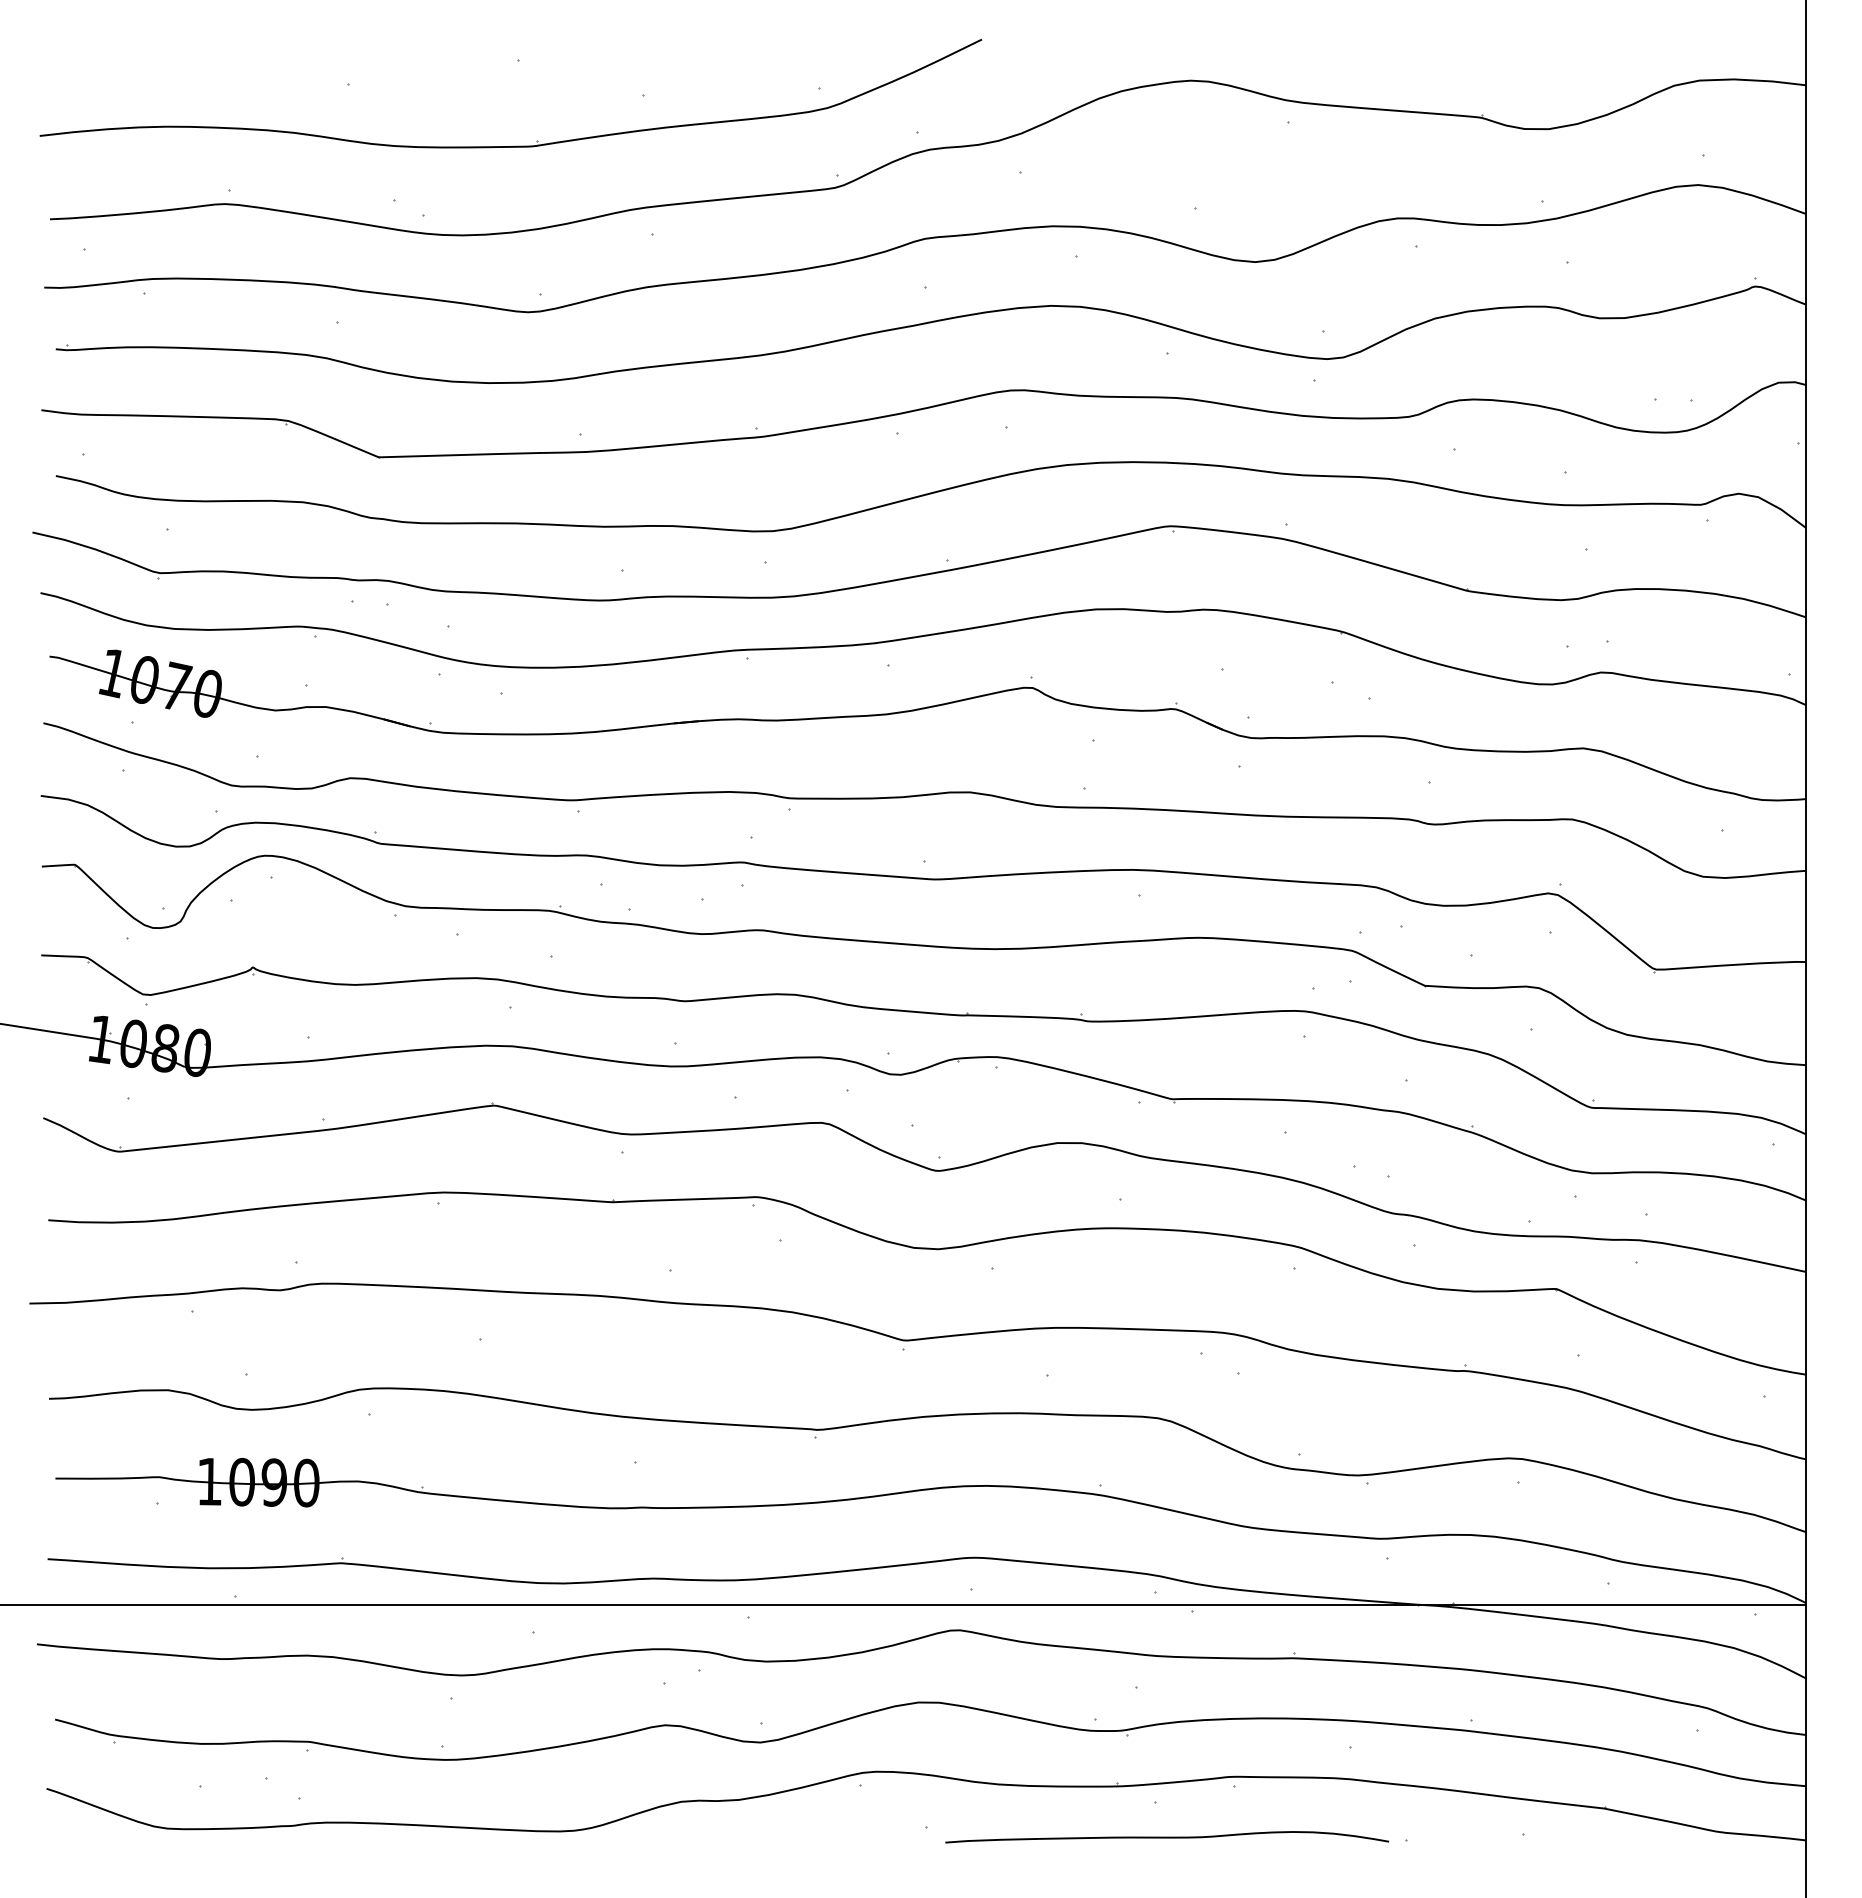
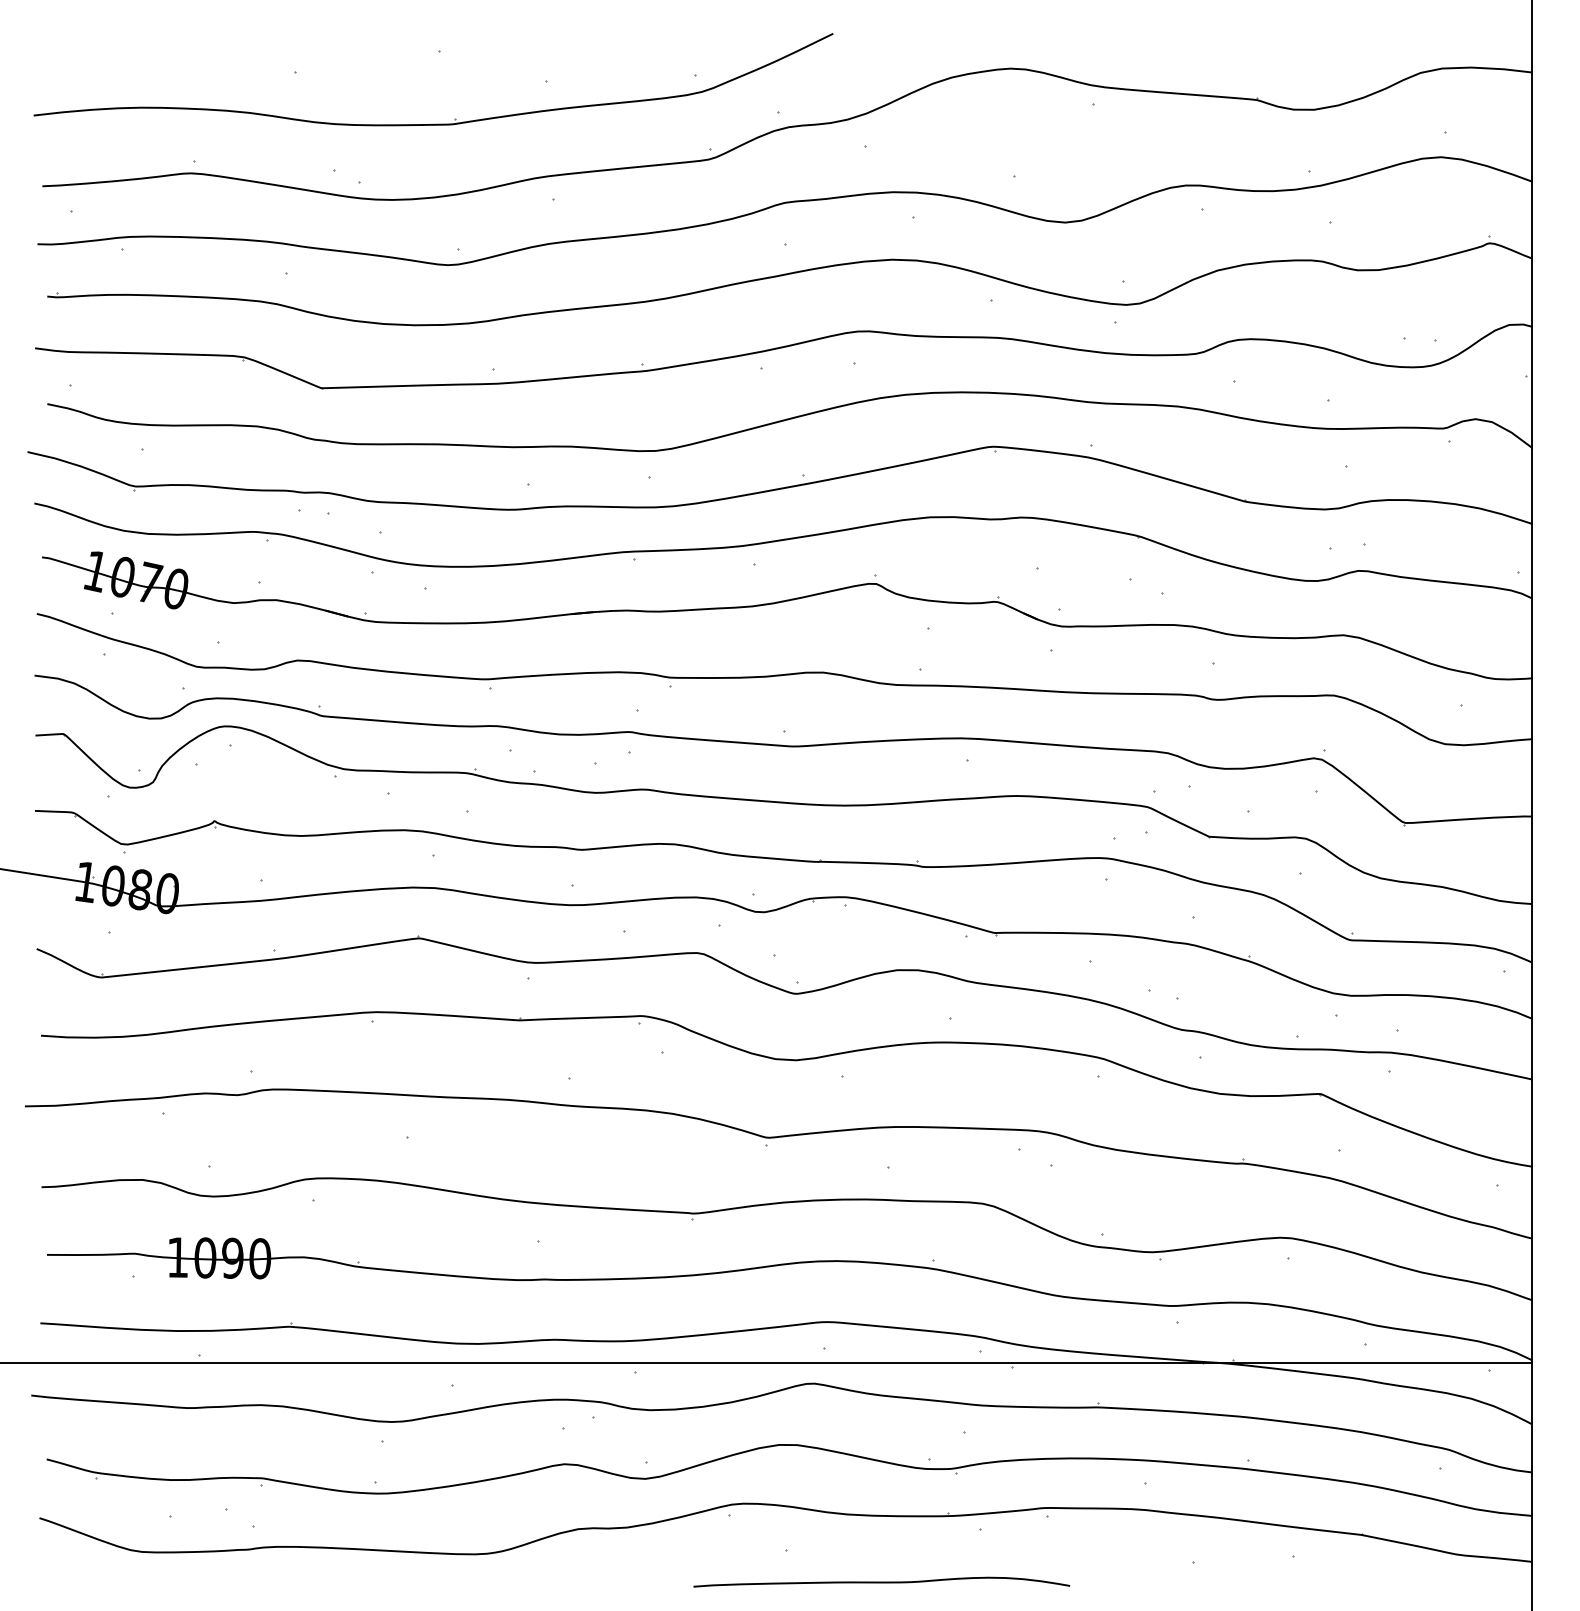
curve: (1167, 1837) -> (882, 1582), moved

